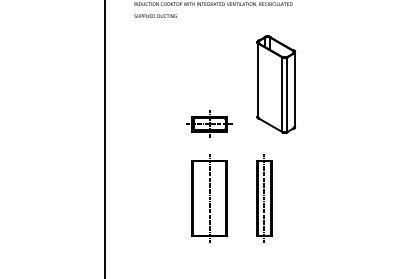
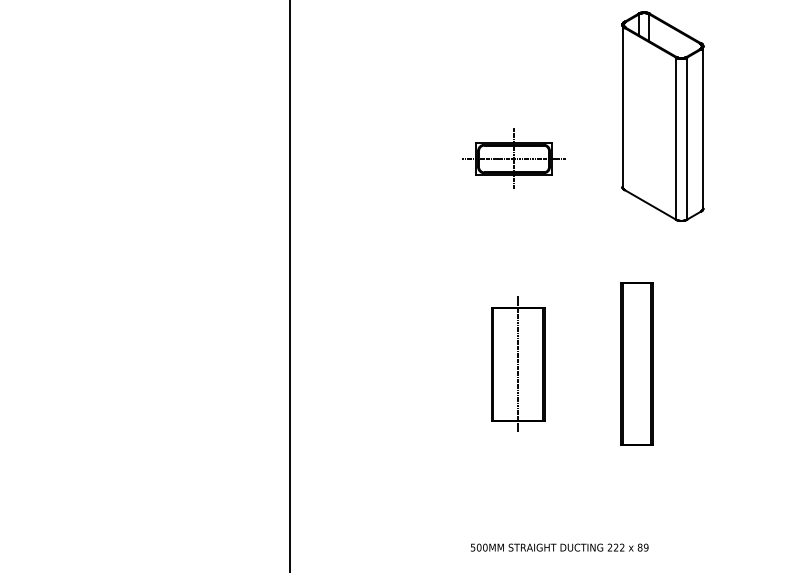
part: (209, 123) -> (513, 157), moved
part: (209, 198) -> (517, 364), size x0.7
line: (264, 198) -> (637, 364), removed

